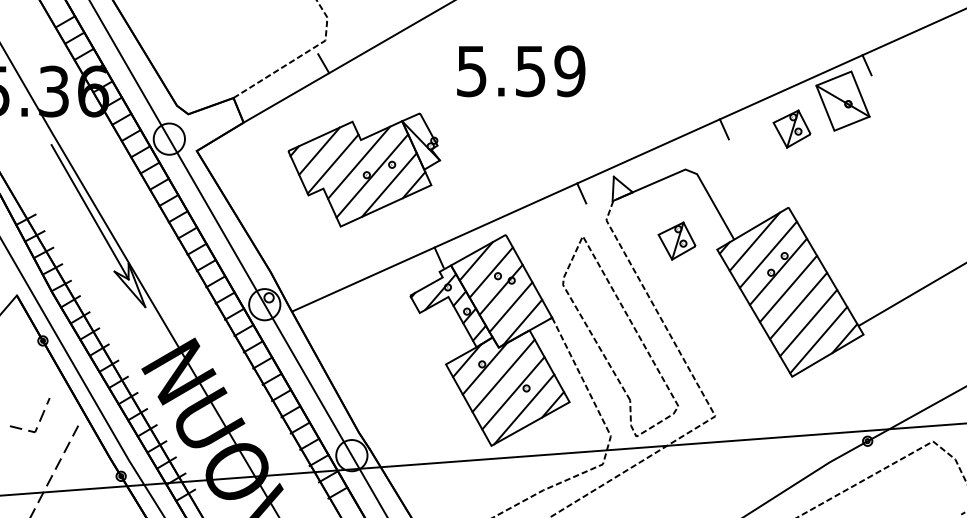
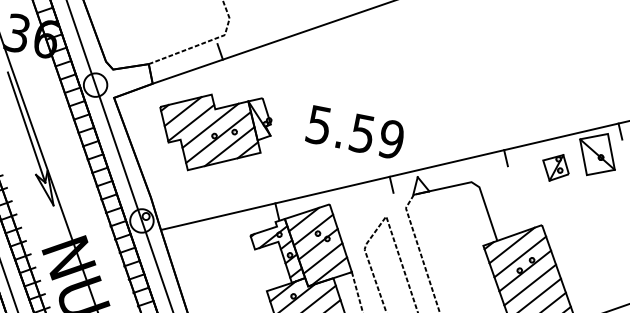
text: (521, 71) -> (355, 132), moved
part: (364, 169) -> (213, 131), moved
part: (676, 240) -> (454, 233), removed

